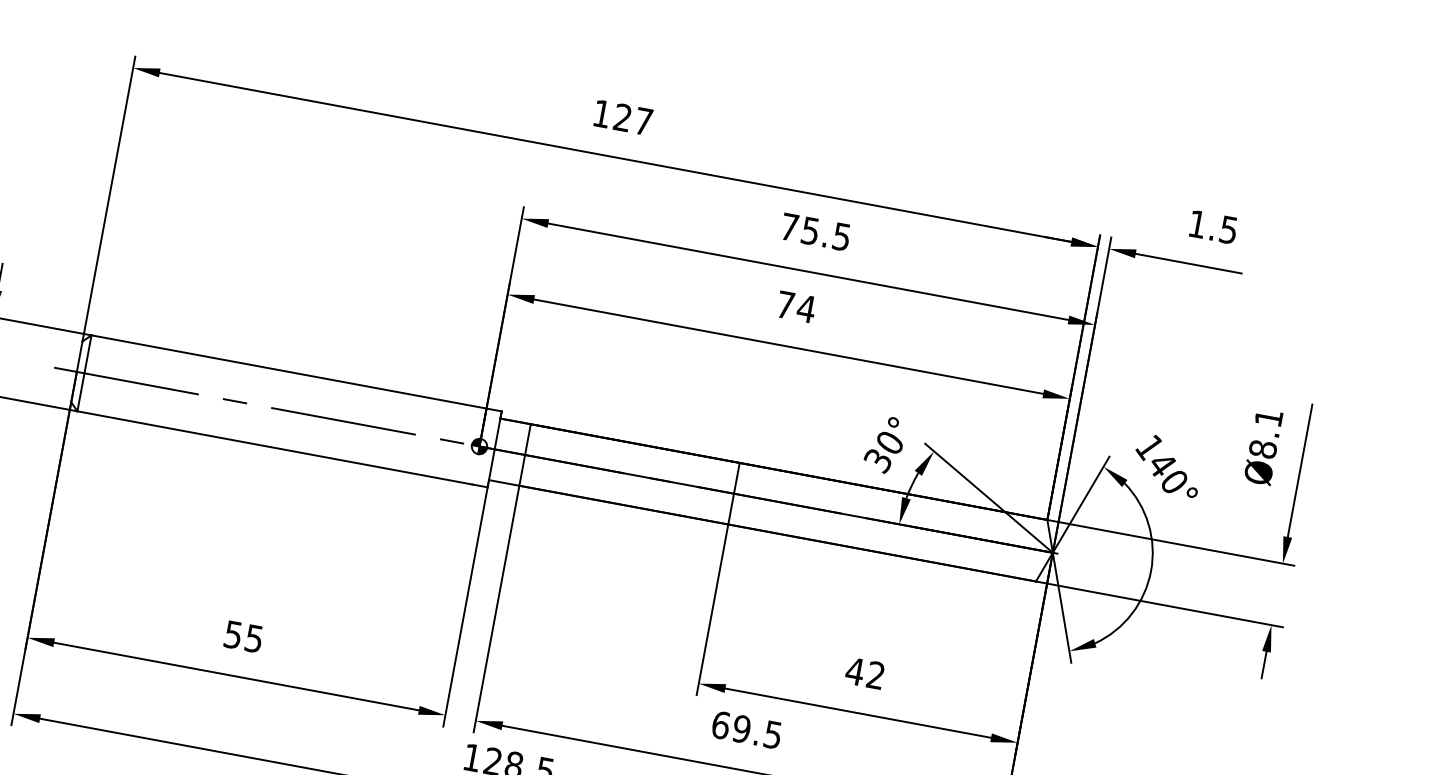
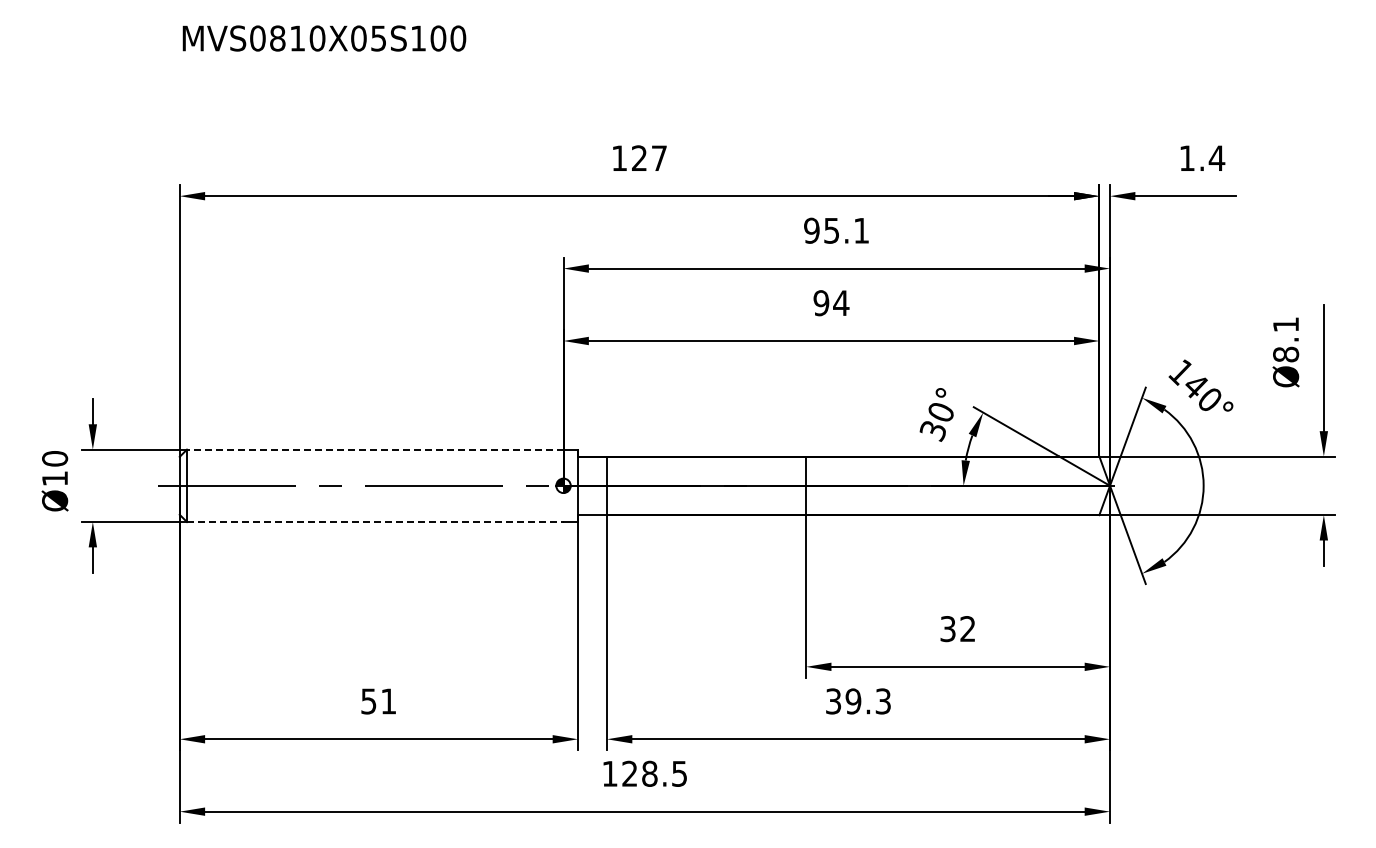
text: (1228, 230) -> (1216, 158), 1.5 -> 1.4
text: (815, 231) -> (836, 230), 75.5 -> 95.1
text: (785, 305) -> (821, 303), 74 -> 94
line: (288, 371) -> (374, 449), solid -> dashed
line: (275, 448) -> (375, 522), solid -> dashed
text: (253, 638) -> (388, 701), 55 -> 51
text: (854, 671) -> (947, 629), 42 -> 32
text: (747, 730) -> (858, 701), 69.5 -> 39.3

